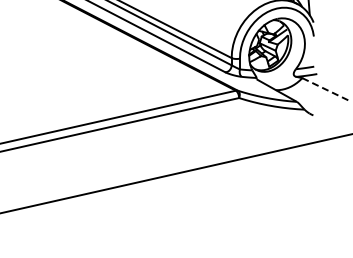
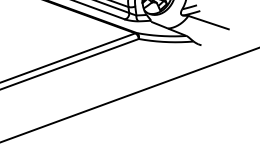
line: (325, 89) -> (208, 22), dashed -> solid

